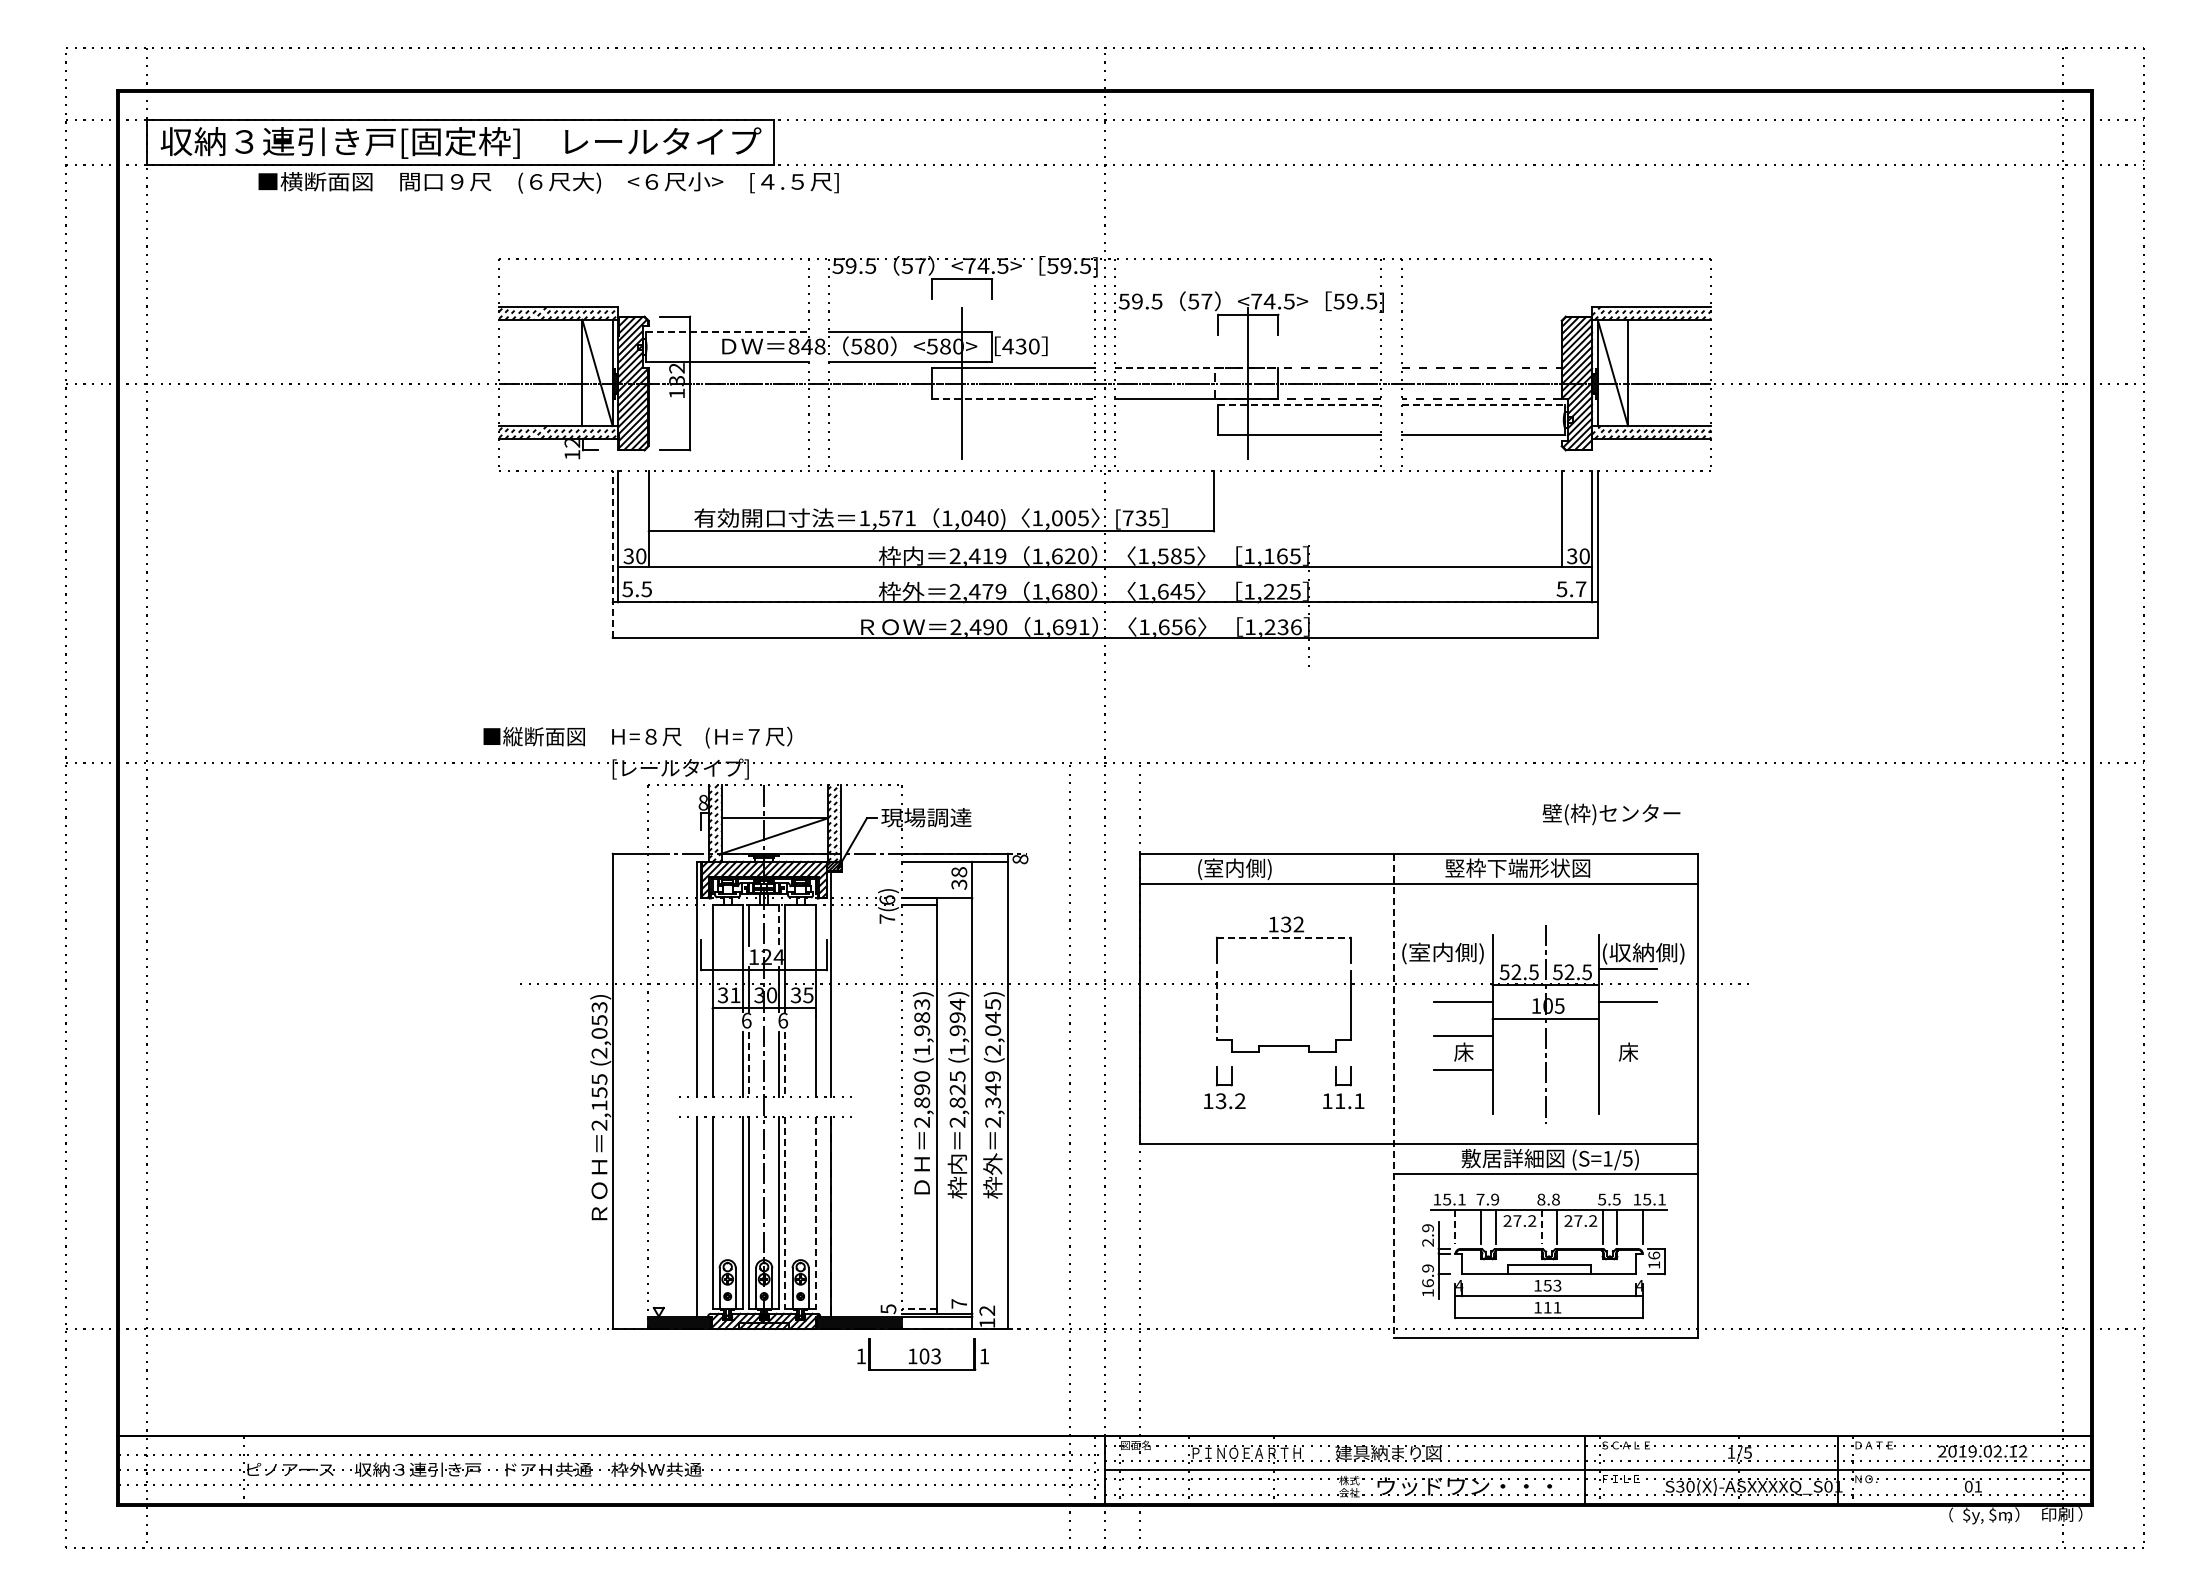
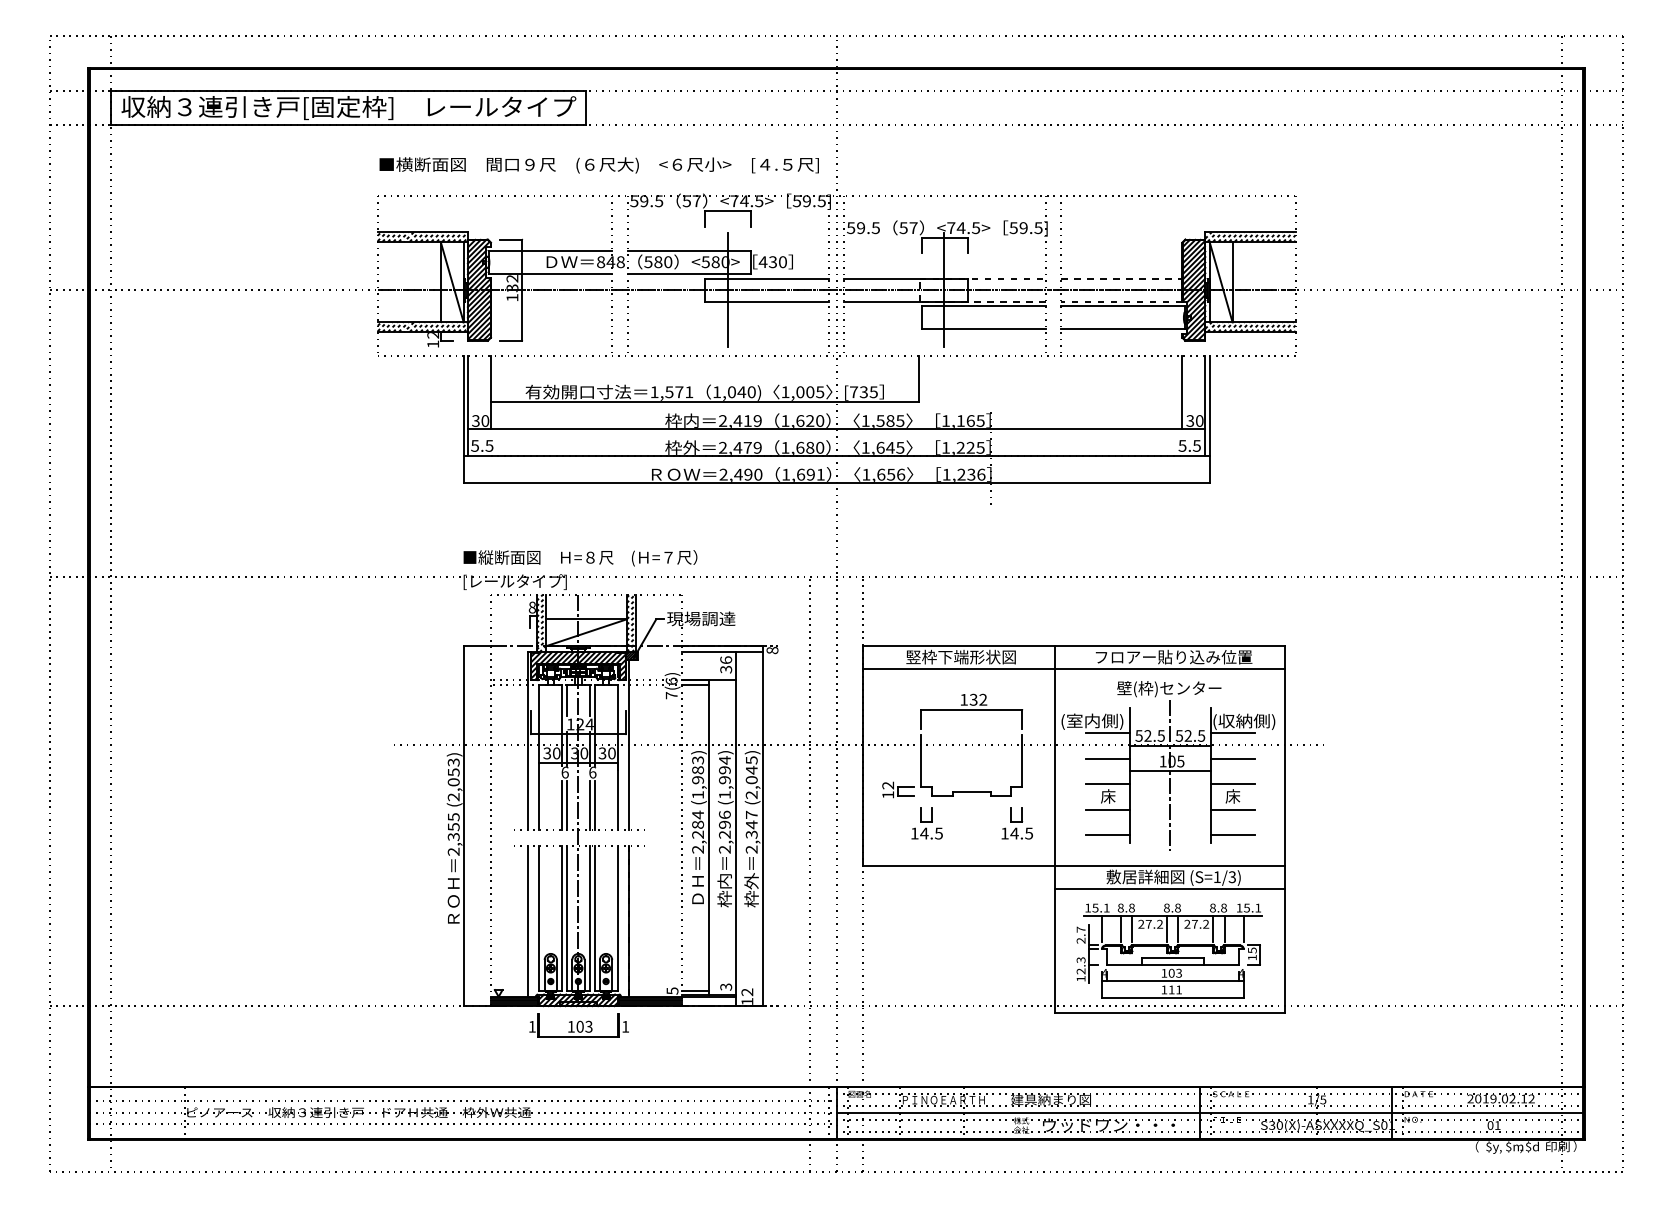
text: (548, 182) -> (599, 165), moved
line: (727, 331) -> (550, 250), dashed -> solid
line: (1196, 368) -> (905, 278), dashed -> solid
line: (1013, 398) -> (767, 301), dashed -> solid
line: (1299, 404) -> (983, 306), dashed -> solid
line: (1483, 404) -> (1123, 306), dashed -> solid
line: (612, 554) -> (463, 419), dashed -> solid
text: (1580, 589) -> (1196, 446), 5.7 -> 5.5
text: (637, 737) -> (580, 558), moved
text: (1611, 814) -> (1169, 689), moved
text: (1549, 867) -> (1173, 656), 竪枠下端形状図 -> フロアー貼り込み位置
text: (1269, 869) -> (961, 658), (室内側) -> 竪枠下端形状図
text: (959, 872) -> (726, 660), 38 -> 36
line: (779, 925) -> (590, 700), dashed -> solid
line: (1283, 937) -> (971, 709), dashed -> solid
line: (1463, 968) -> (1107, 733), added
text: (735, 995) -> (556, 753), 31 -> 30
text: (808, 995) -> (611, 753), 35 -> 30
line: (1216, 1006) -> (920, 761), dashed -> solid
line: (1628, 1036) -> (1232, 784), added
part: (1186, 1043) -> (898, 789), added
line: (749, 1064) -> (567, 805), dashed -> solid
line: (785, 1064) -> (594, 805), dashed -> solid
line: (1628, 1069) -> (1232, 809), added
text: (993, 1076) -> (752, 814), 2,349 -> 2,347
text: (922, 1089) -> (698, 824), 2,890 -> 2,284
text: (957, 1089) -> (724, 824), 2,825 -> 2,296
line: (1393, 1096) -> (1054, 830), dashed -> solid
text: (1230, 1101) -> (931, 833), 13.2 -> 14.5
text: (1349, 1101) -> (1021, 833), 11.1 -> 14.5
line: (1463, 1103) -> (1107, 835), added
line: (1628, 1103) -> (1232, 835), added
text: (599, 1105) -> (453, 836), 2,155 -> 2,355
text: (1627, 1157) -> (1232, 876), (S=1/5) -> (S=1/3)
text: (1487, 1199) -> (1126, 908), 7.9 -> 8.8
text: (1609, 1199) -> (1218, 908), 5.5 -> 8.8
line: (785, 1212) -> (594, 917), dashed -> solid
line: (815, 1212) -> (617, 917), dashed -> solid
line: (1455, 1226) -> (1101, 928), dashed -> solid
line: (1541, 1226) -> (1167, 928), dashed -> solid
text: (1427, 1228) -> (1080, 929), 2.9 -> 2.7
text: (1654, 1255) -> (1252, 950), 16 -> 15
text: (1427, 1275) -> (1080, 965), 16.9 -> 12.3
text: (1547, 1285) -> (1171, 973), 153 -> 103
text: (959, 1303) -> (726, 986), 7 -> 3
line: (919, 1308) -> (696, 990), dashed -> solid
part: (922, 1354) -> (578, 1025), moved
text: (2023, 1514) -> (1531, 1146), ） -> $d

